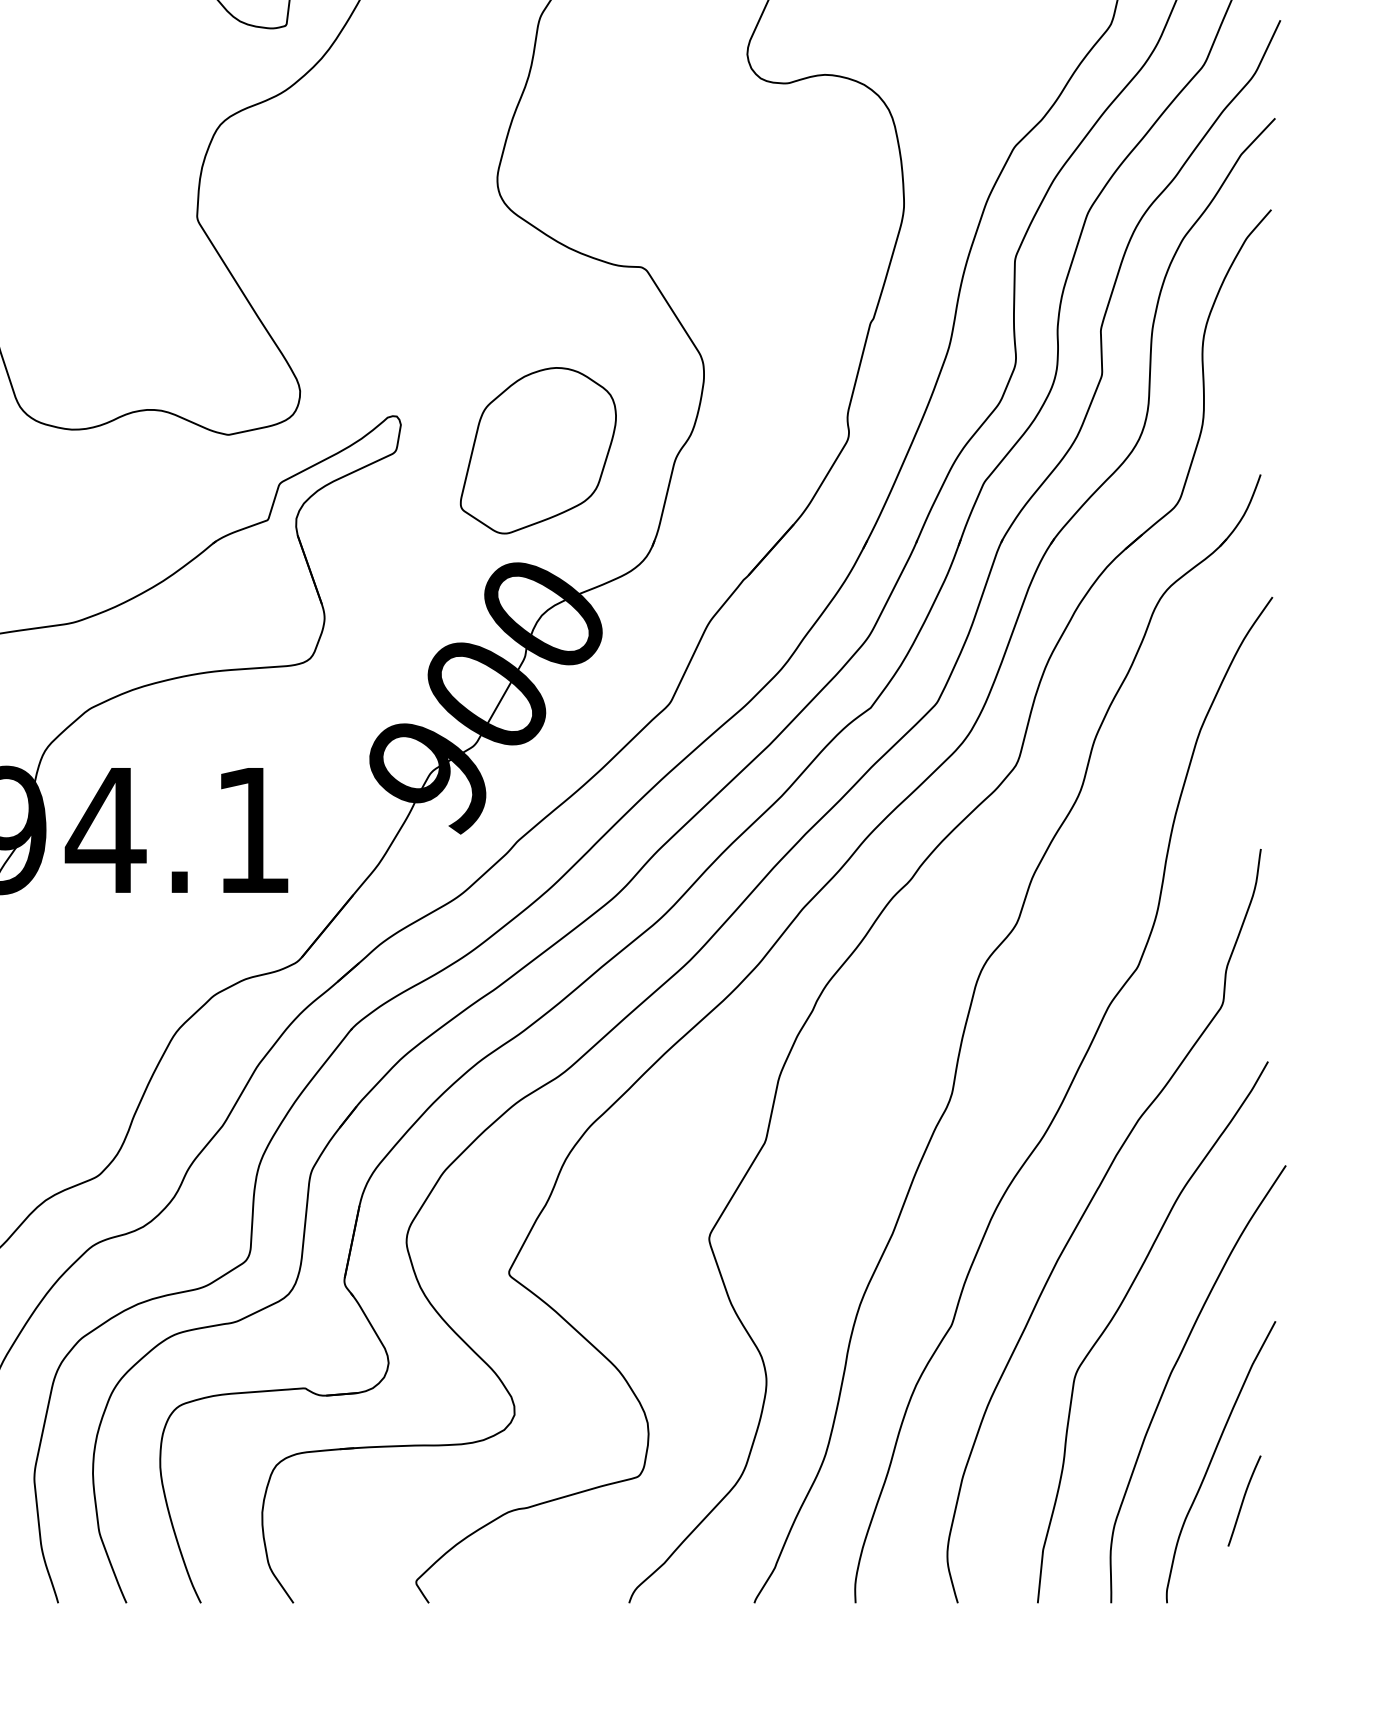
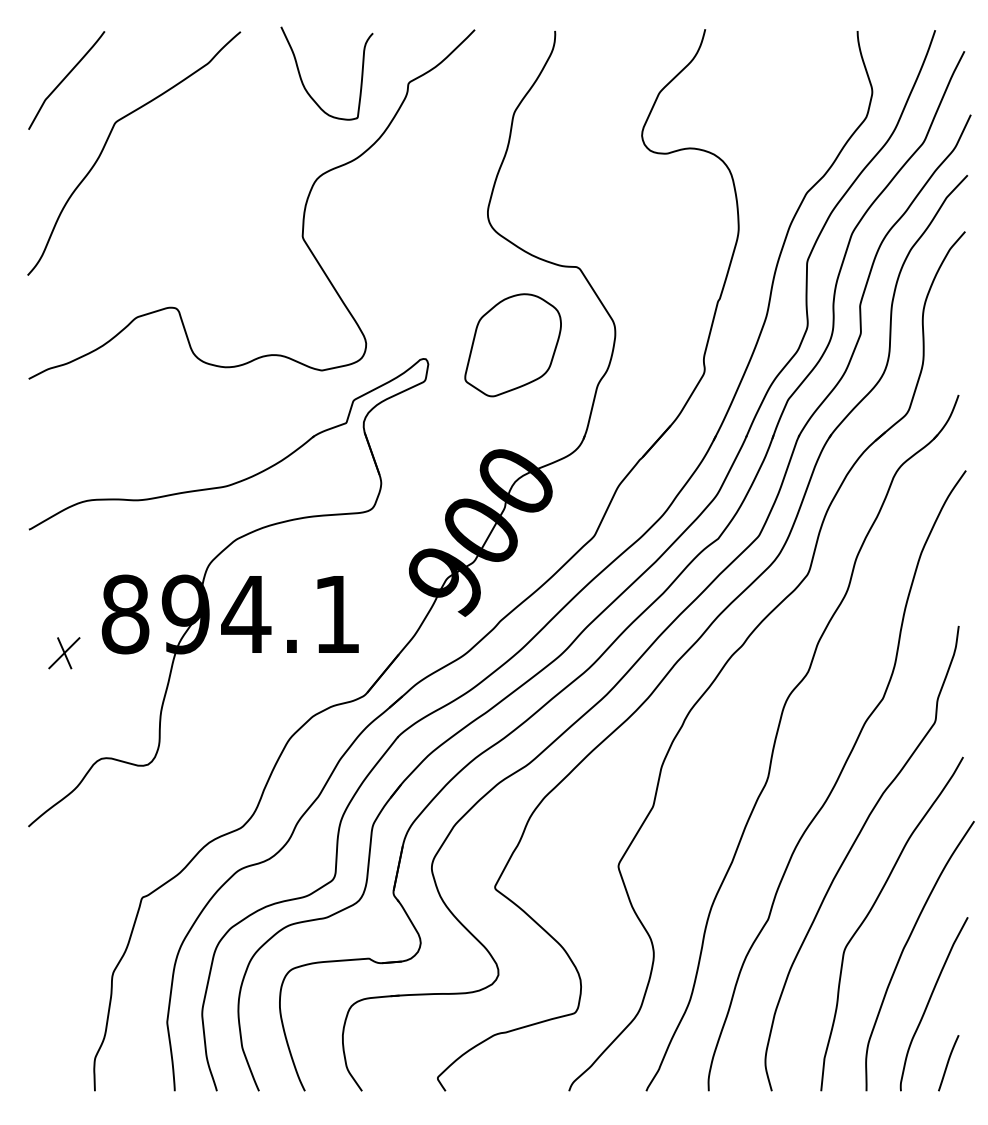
part: (537, 451) -> (512, 345), moved
curve: (1244, 1501) -> (948, 1063), moved

